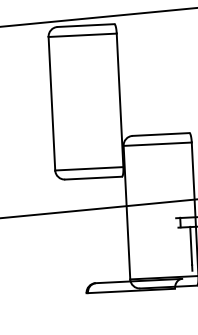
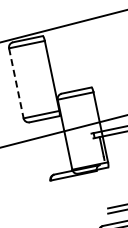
line: (52, 104) -> (16, 83), solid -> dashed

